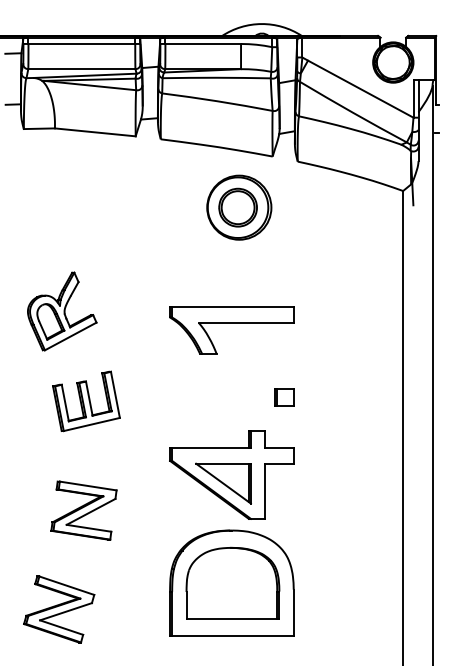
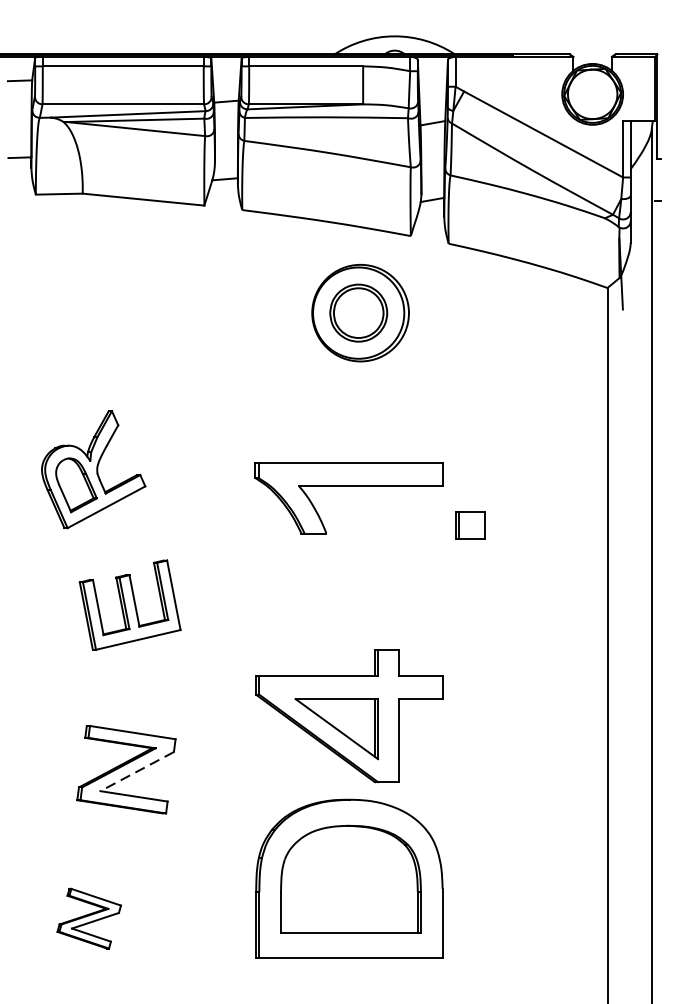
part: (284, 397) -> (470, 525), moved
line: (91, 511) -> (137, 771), solid -> dashed
part: (59, 609) -> (89, 918), size x0.6

